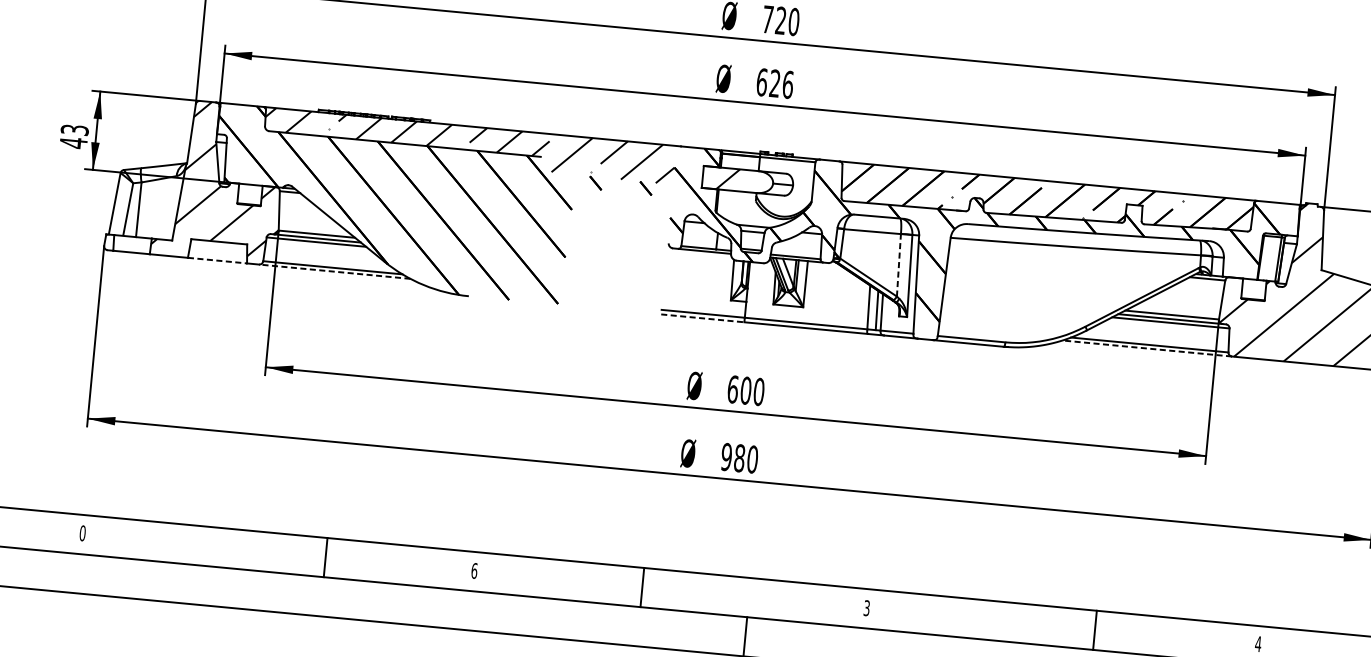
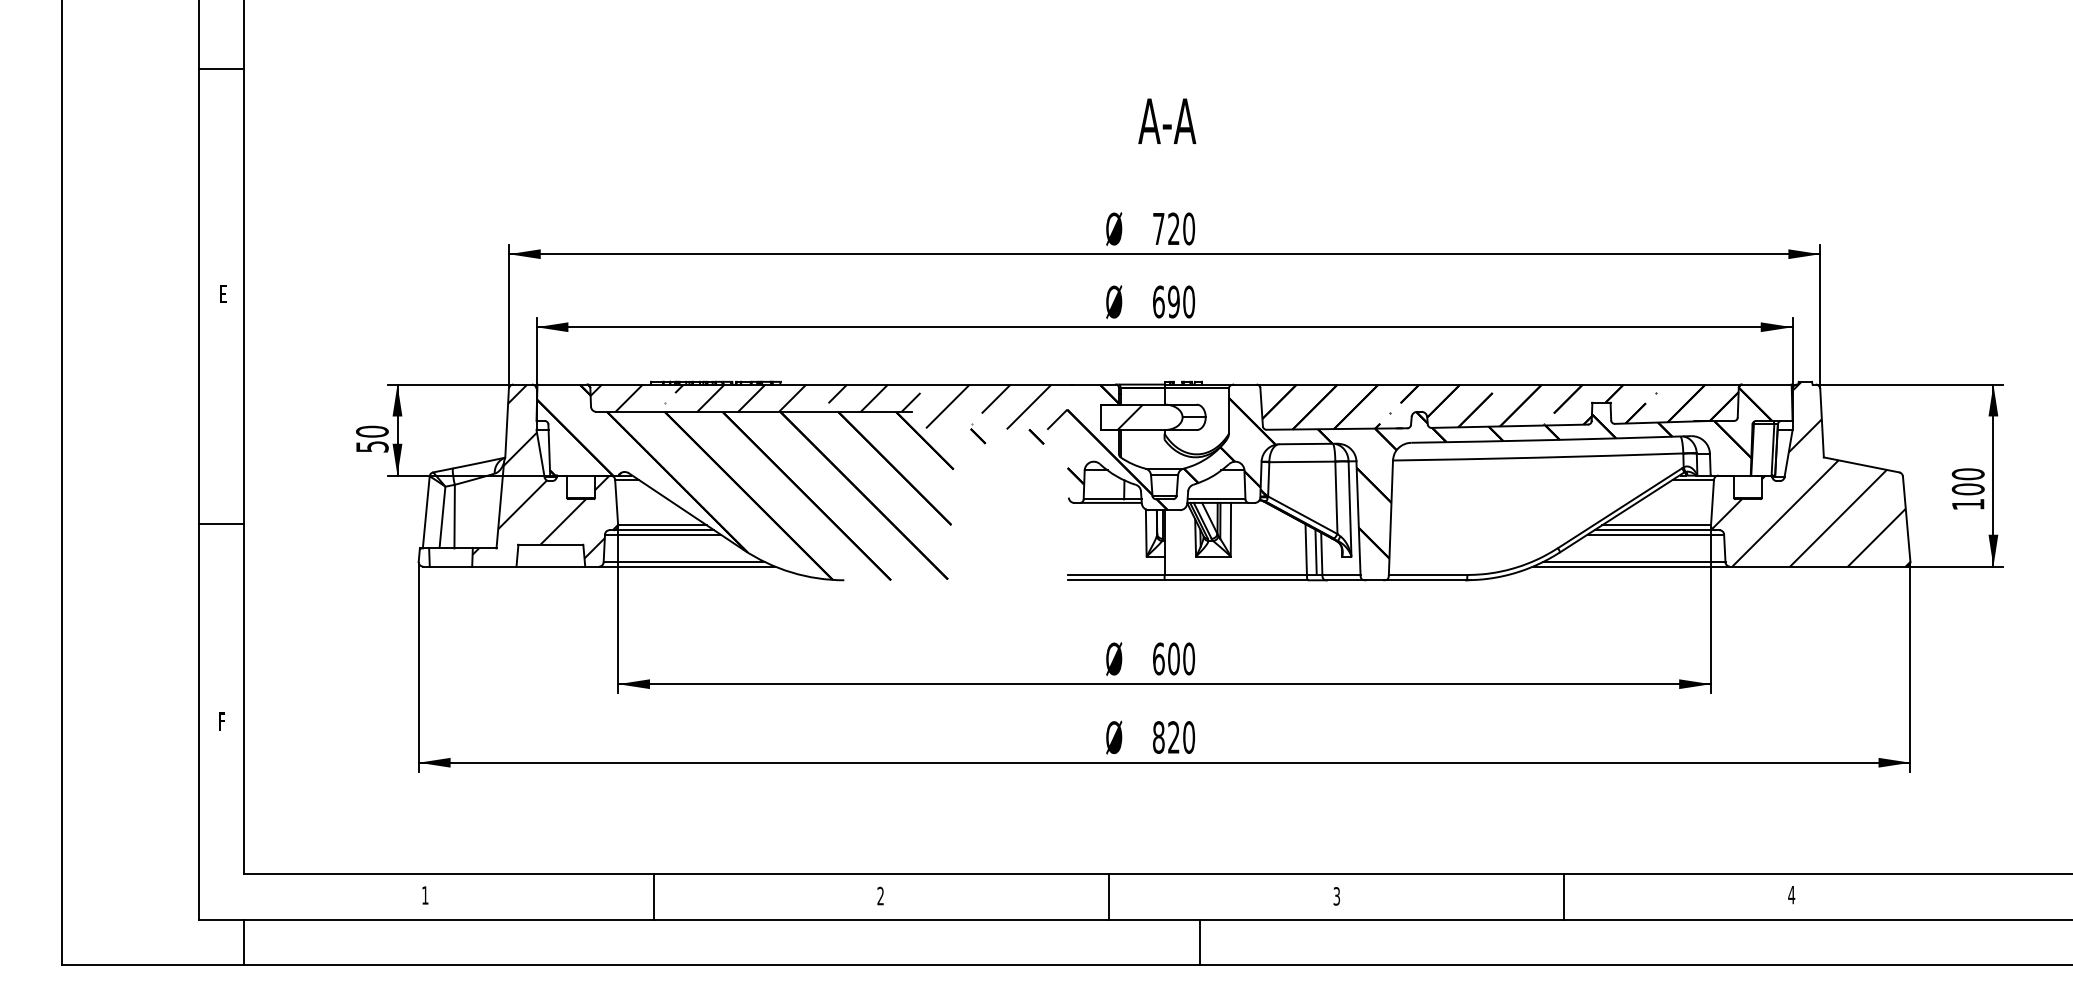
text: (781, 83) -> (1181, 301), 626 -> 690
text: (74, 136) -> (372, 439), 43 -> 50
line: (218, 260) -> (551, 566), dashed -> solid
line: (899, 265) -> (1336, 497), dashed -> solid
line: (334, 271) -> (686, 566), dashed -> solid
line: (703, 318) -> (1116, 580), dashed -> solid
line: (1147, 348) -> (1631, 566), dashed -> solid
text: (732, 457) -> (1165, 737), 980 -> 820
text: (82, 533) -> (425, 895), 0 -> 1
line: (325, 557) -> (653, 896), moved
text: (474, 570) -> (880, 895), 6 -> 2
line: (642, 587) -> (1108, 896), moved
line: (1095, 629) -> (1564, 896), moved

